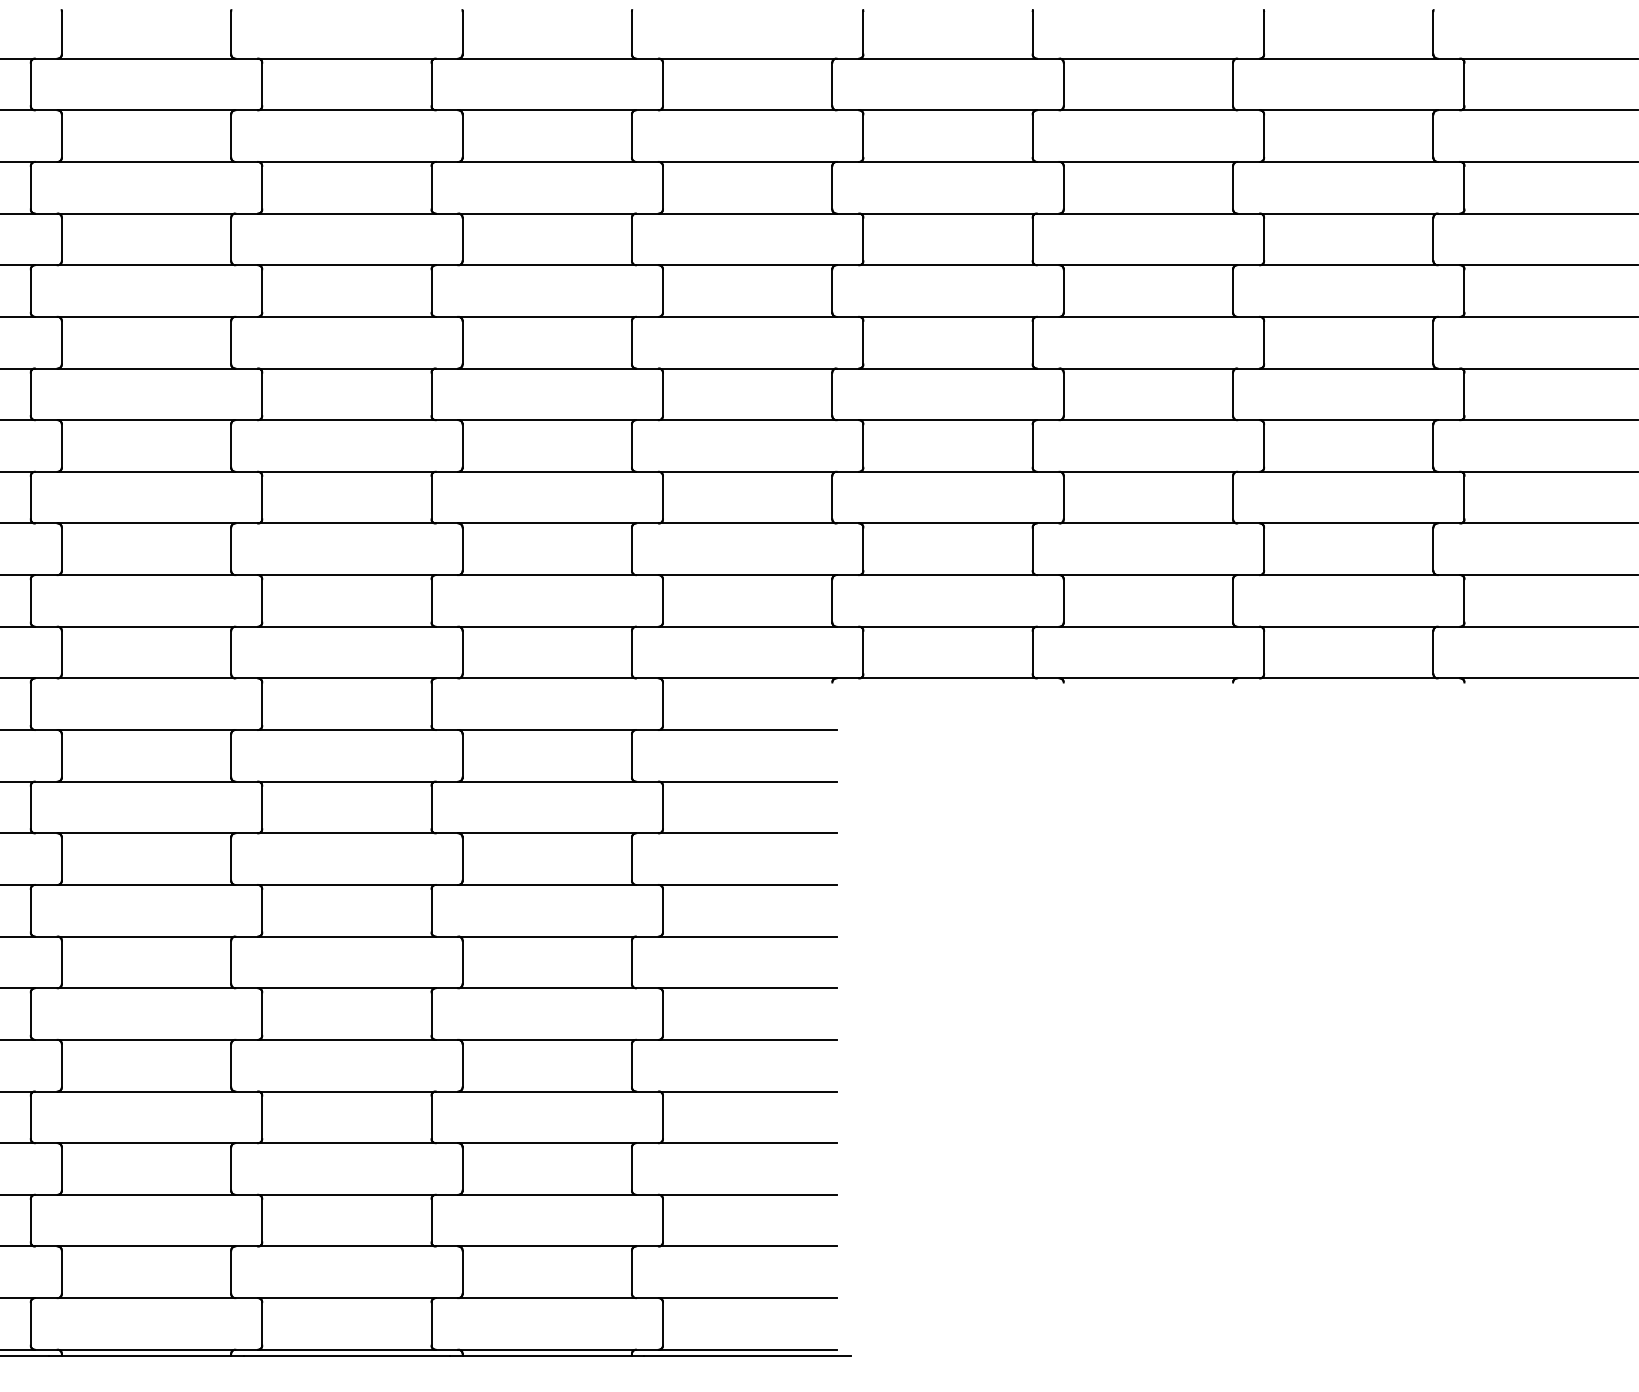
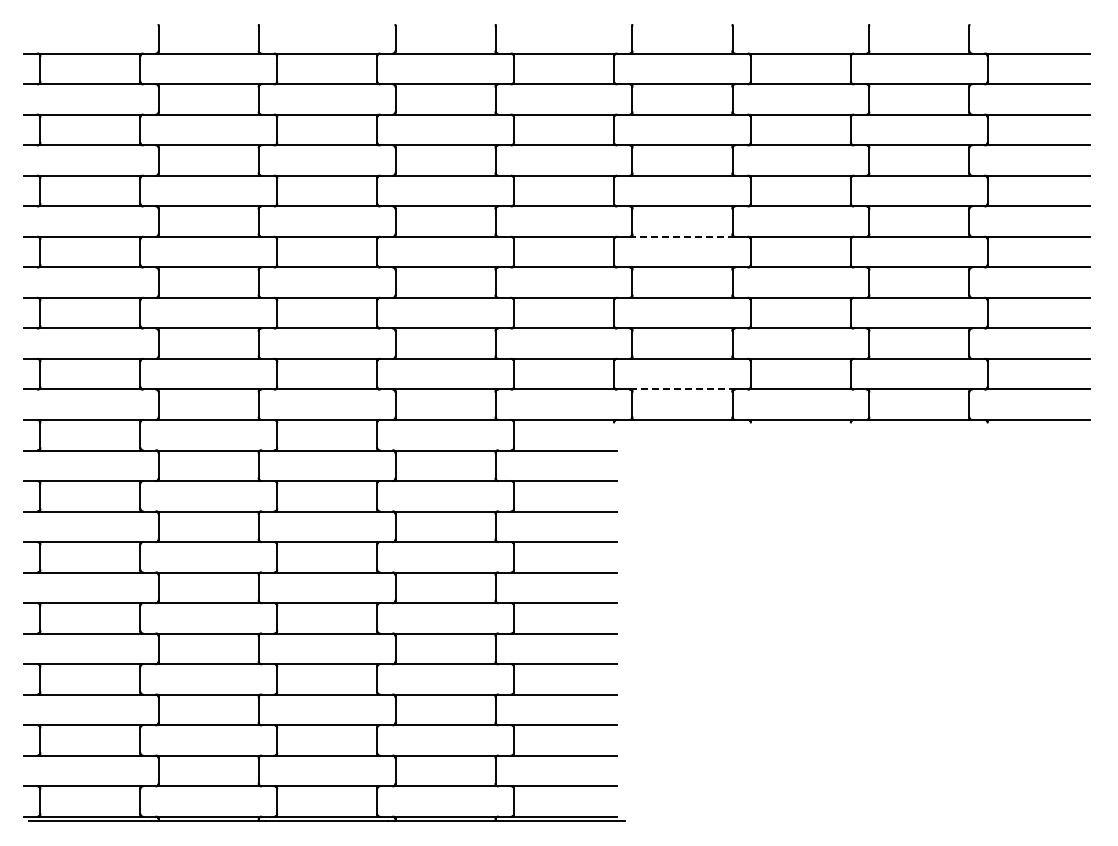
line: (948, 367) -> (682, 236), solid -> dashed
line: (948, 626) -> (682, 389), solid -> dashed

